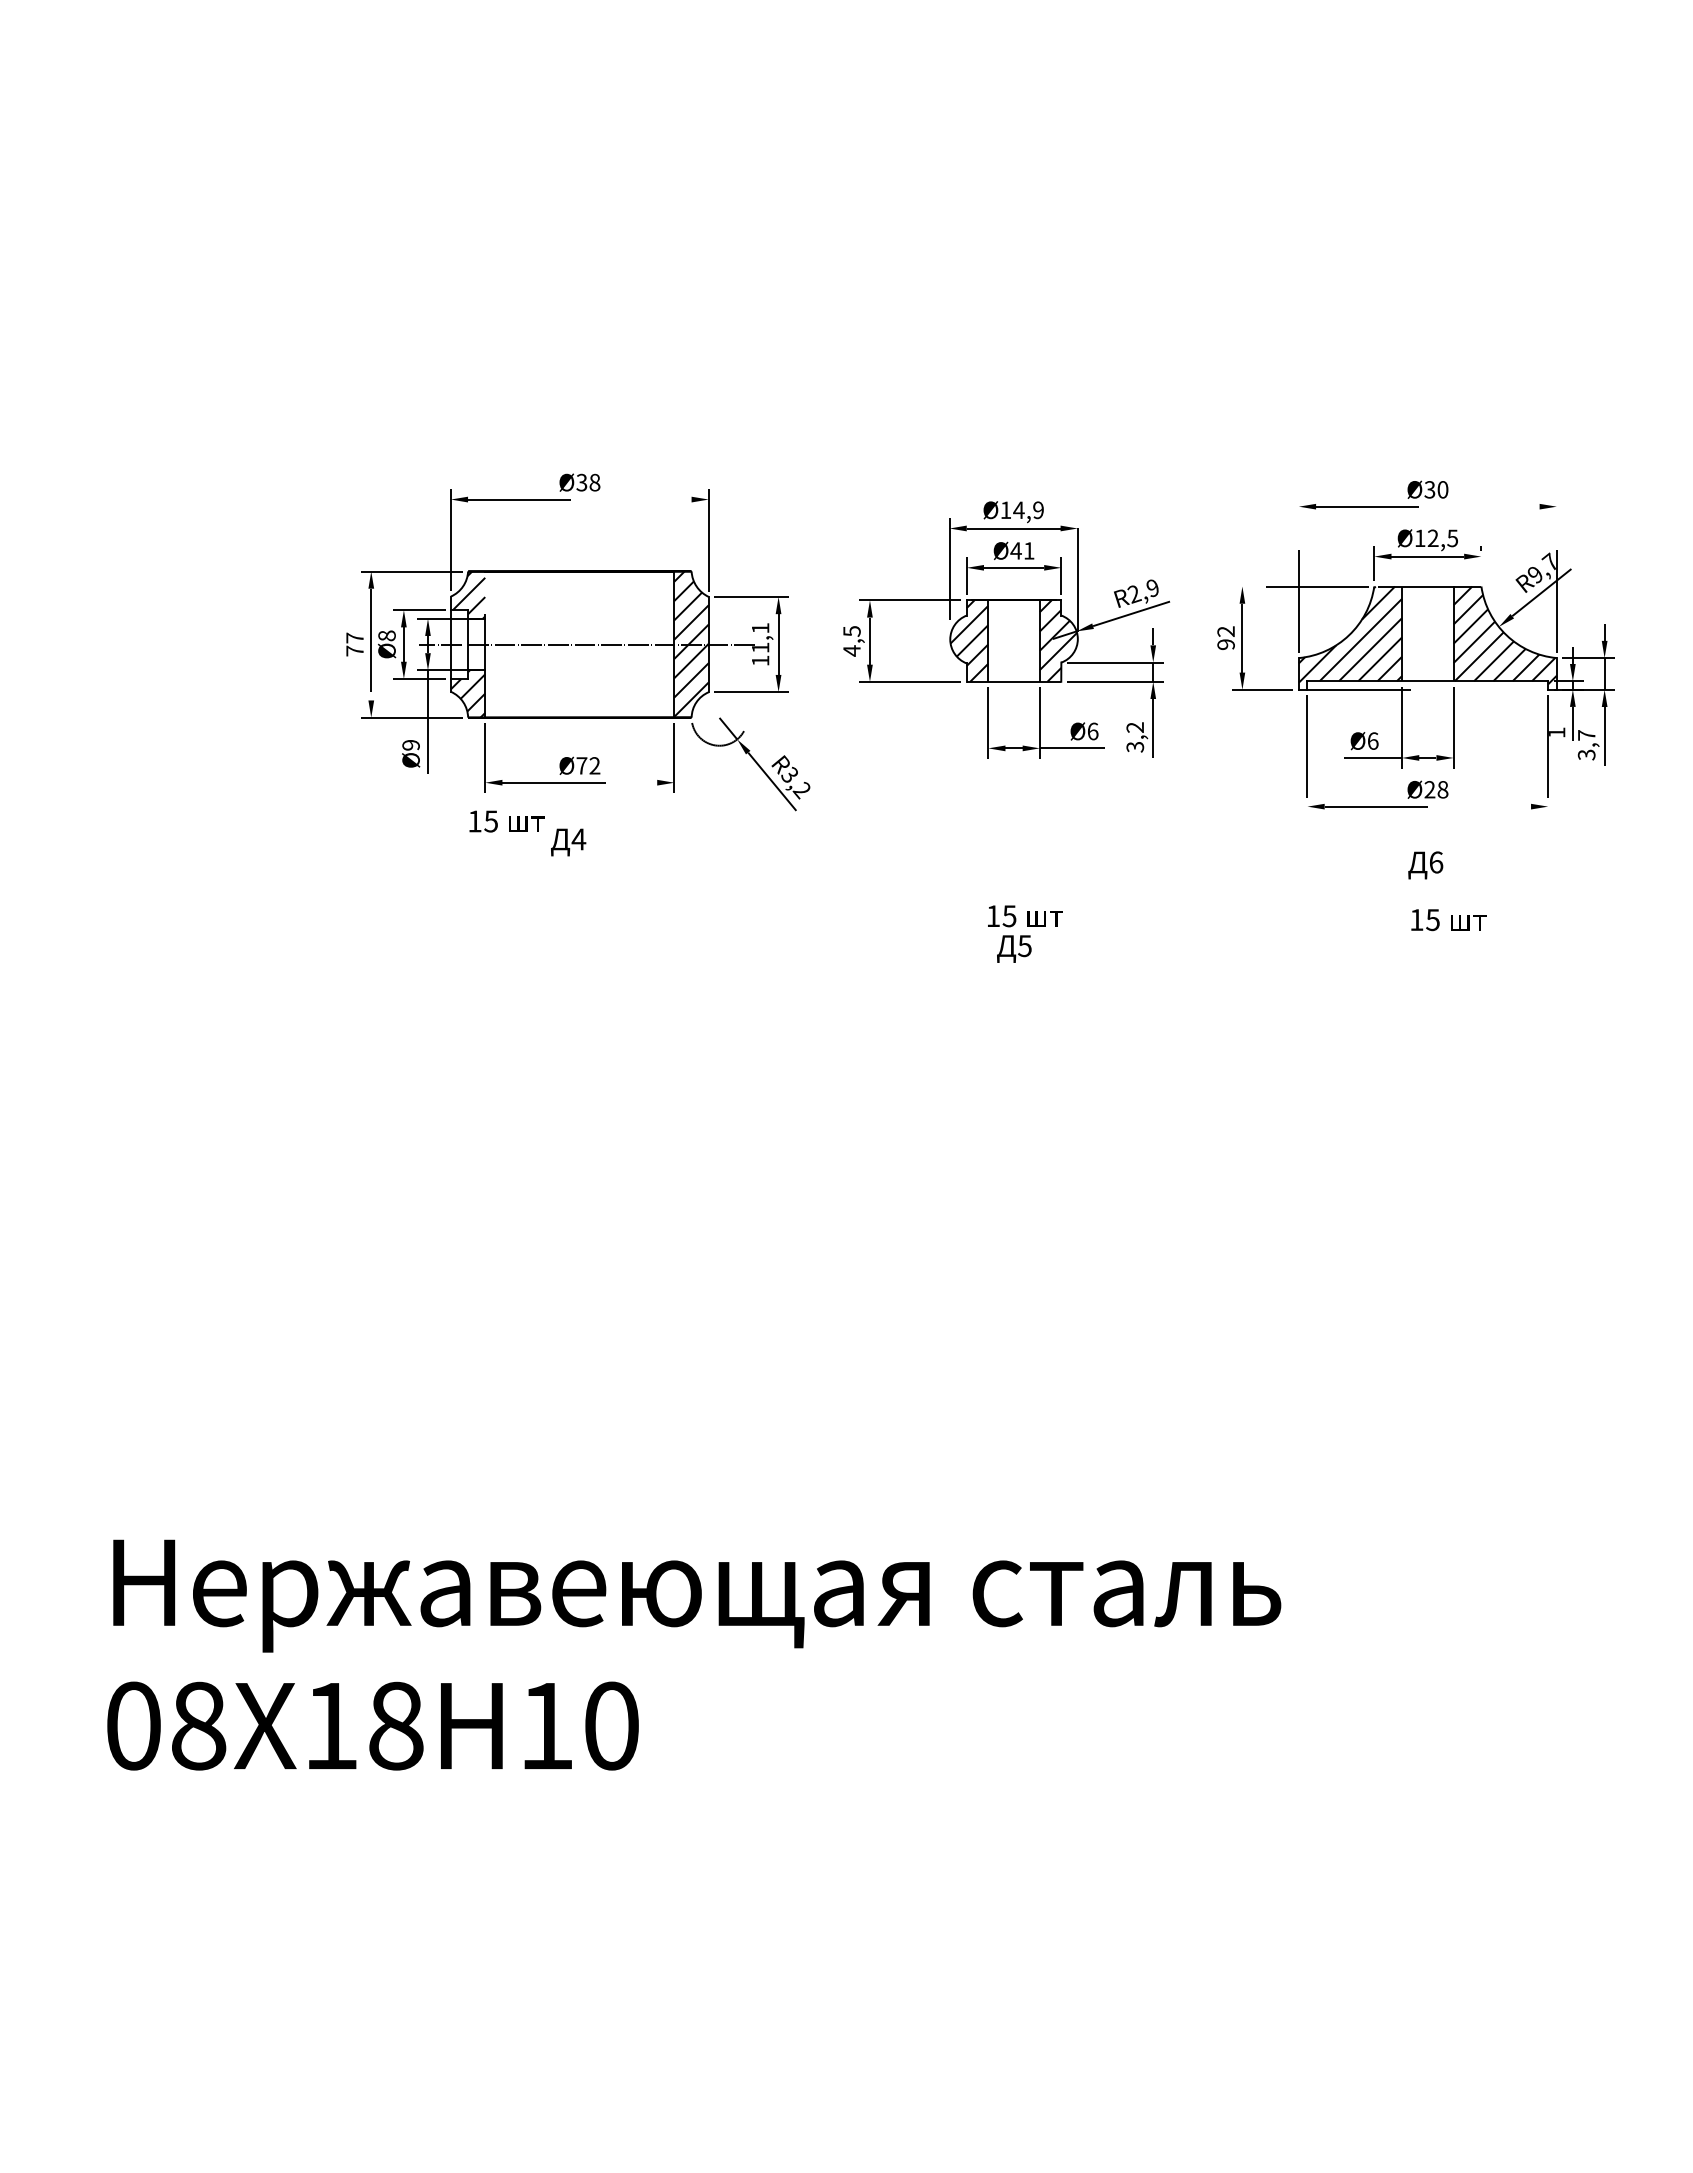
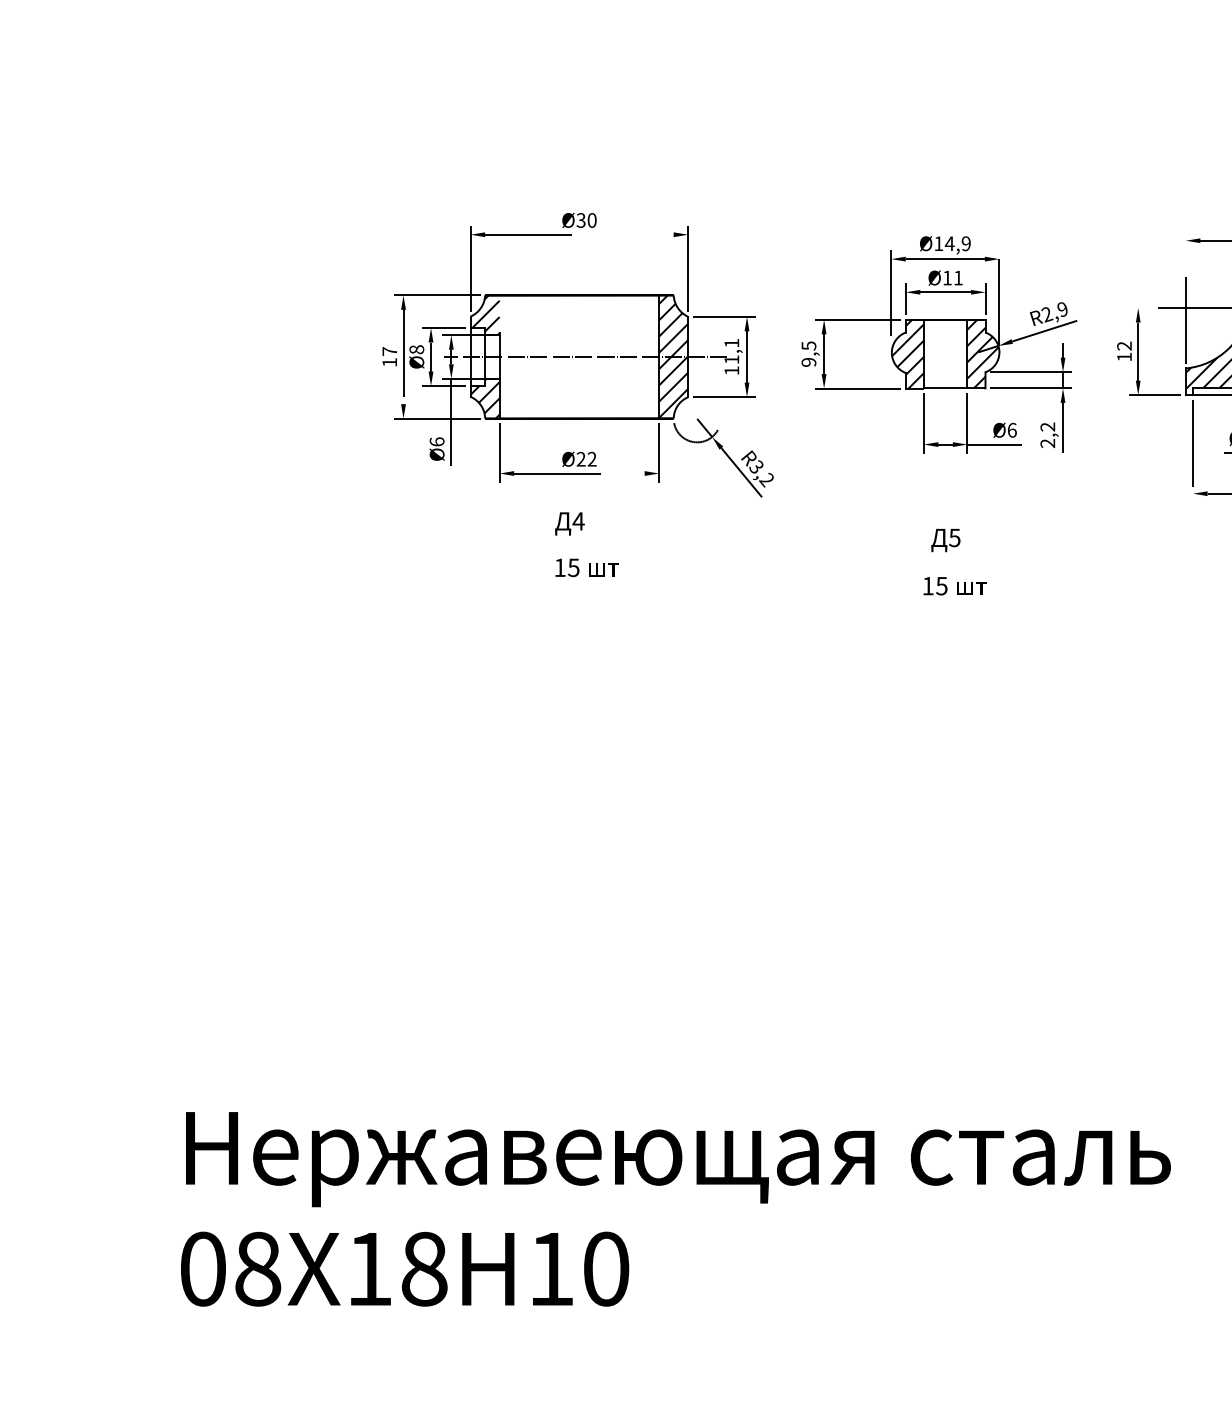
text: (594, 482) -> (591, 220), Ø38 -> Ø30
text: (1015, 550) -> (946, 277), Ø41 -> Ø11
text: (1225, 644) -> (1123, 356), 92 -> 12
text: (354, 650) -> (389, 362), 77 -> 17
text: (851, 650) -> (808, 362), 4,5 -> 9,5
text: (410, 744) -> (436, 441), Ø9 -> Ø6
text: (1135, 746) -> (1048, 442), 3,2 -> 2,2
text: (581, 765) -> (580, 459), Ø72 -> Ø22
text: (506, 821) -> (586, 567), moved
text: (1014, 948) -> (946, 539), moved

